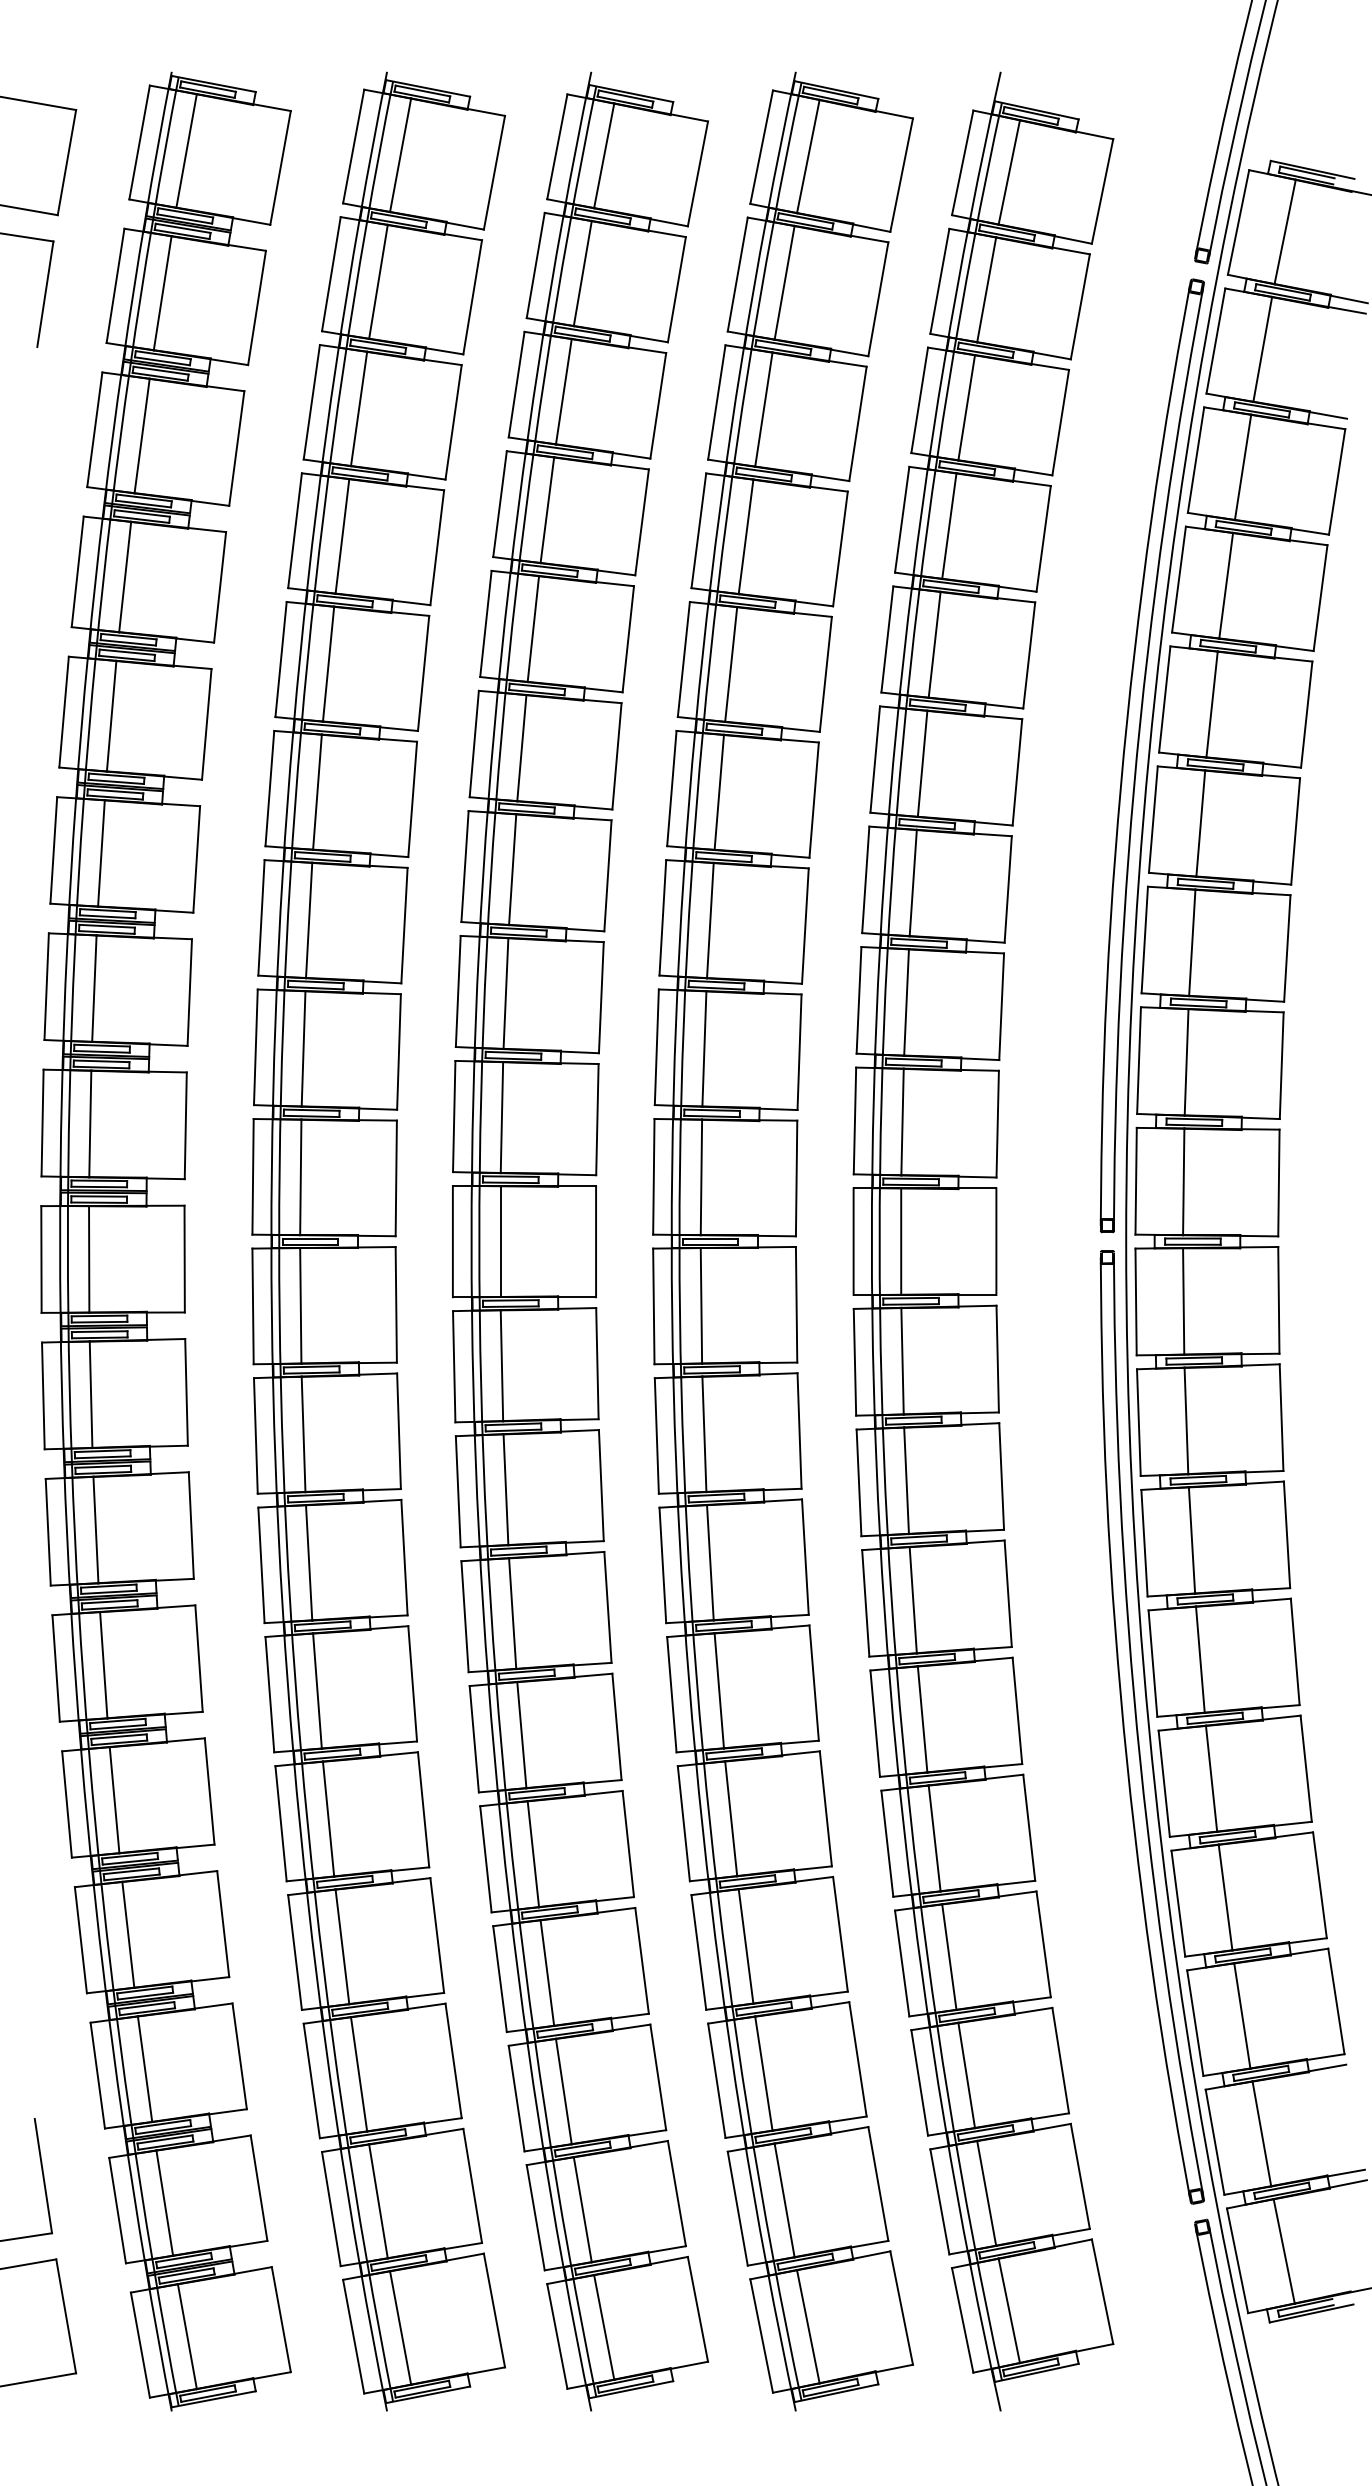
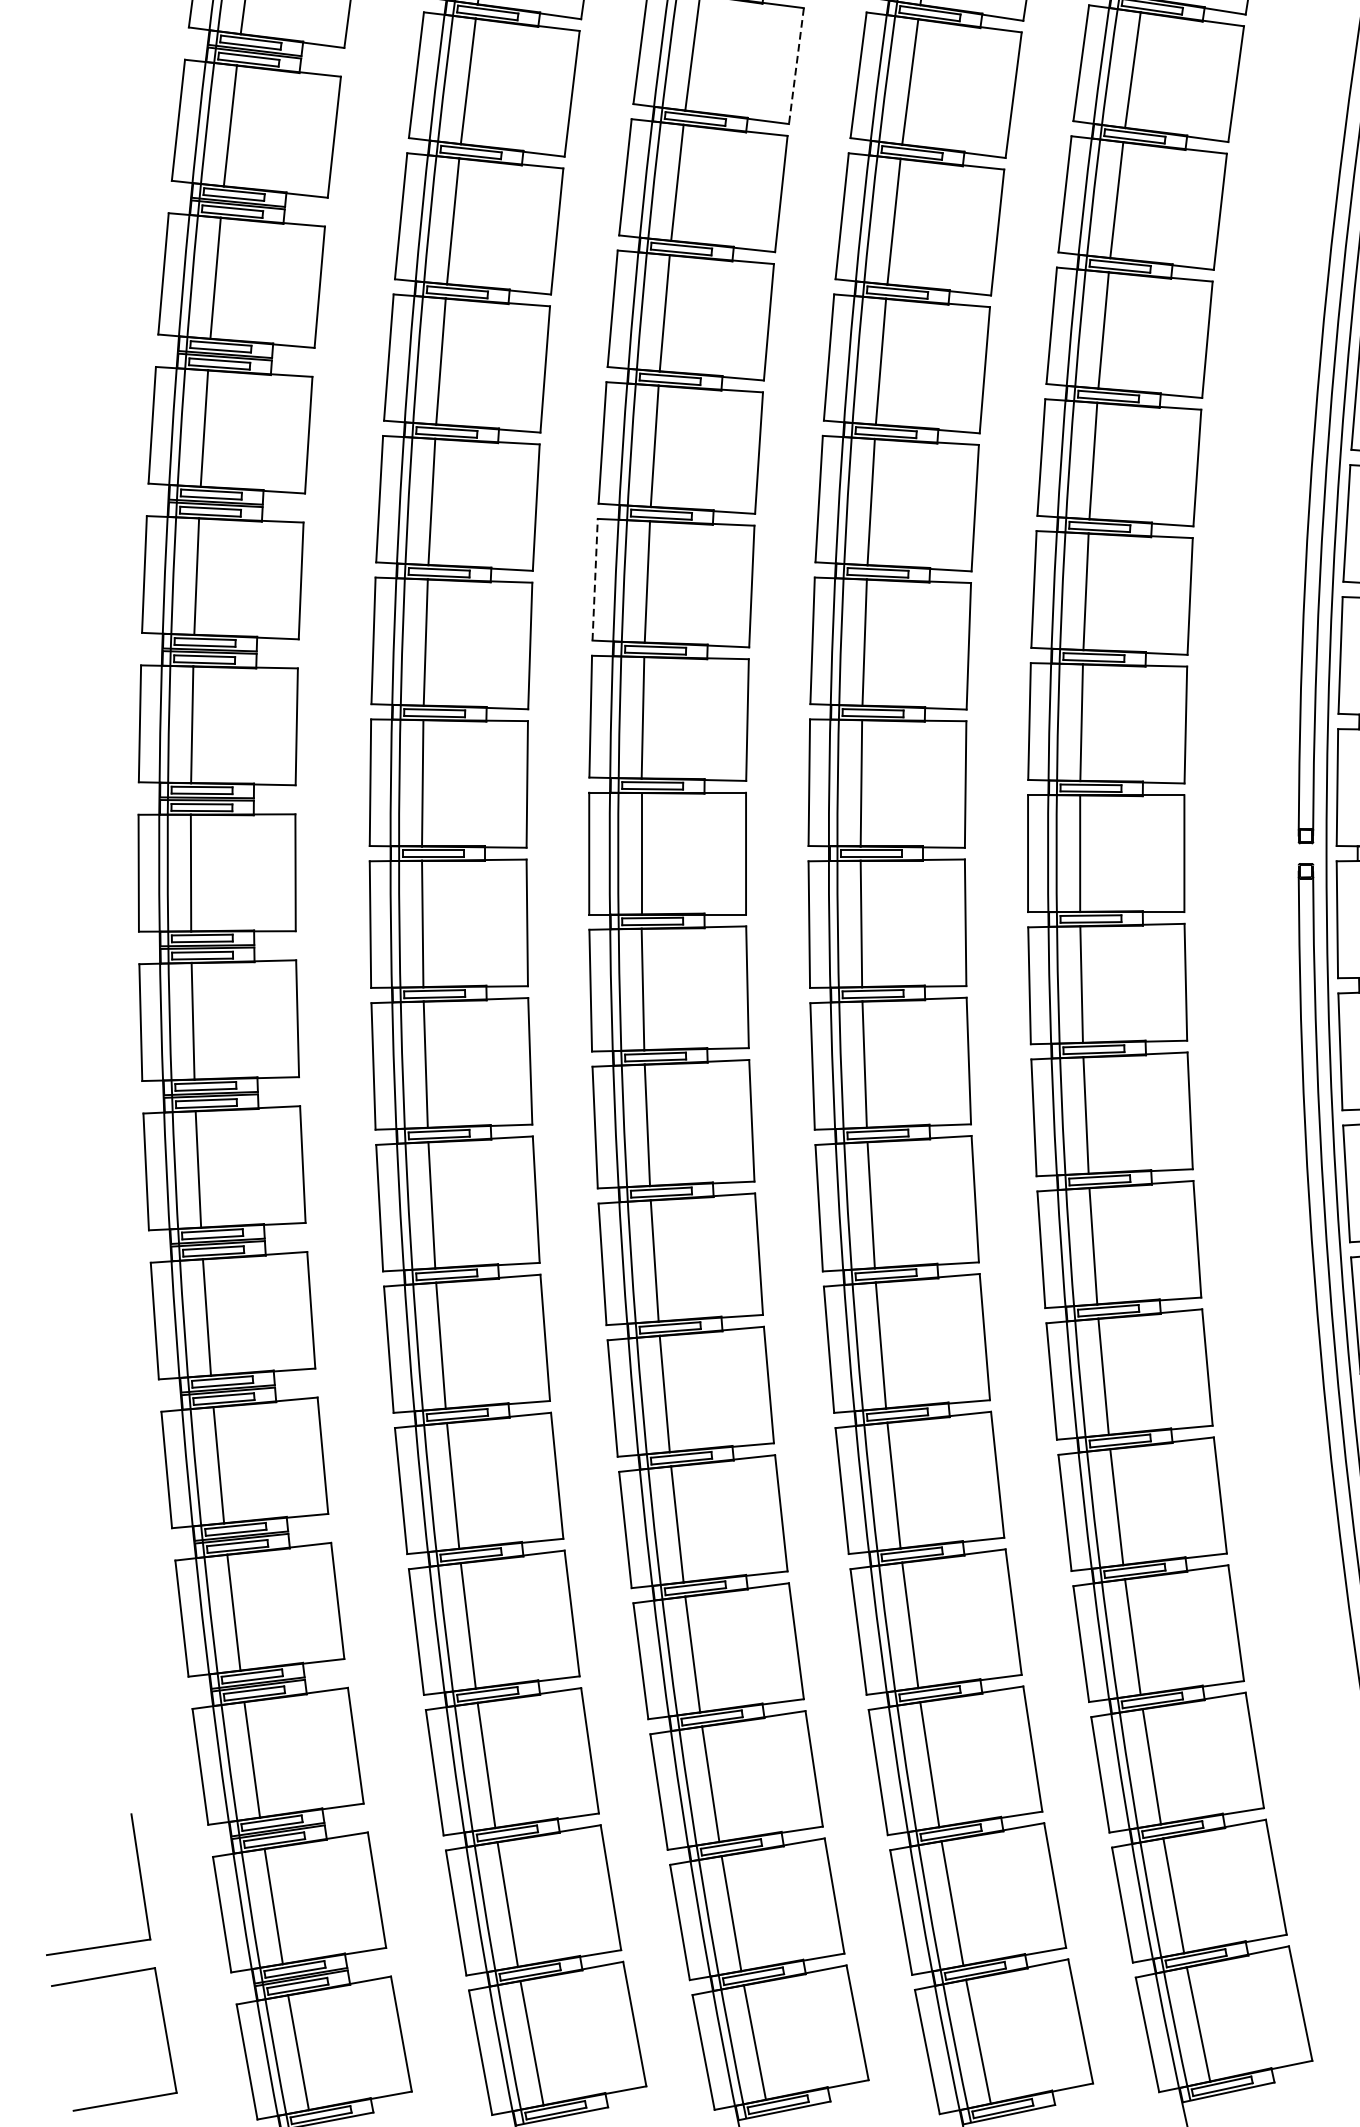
line: (642, 522) -> (796, 66), solid -> dashed
line: (458, 991) -> (595, 579), solid -> dashed

